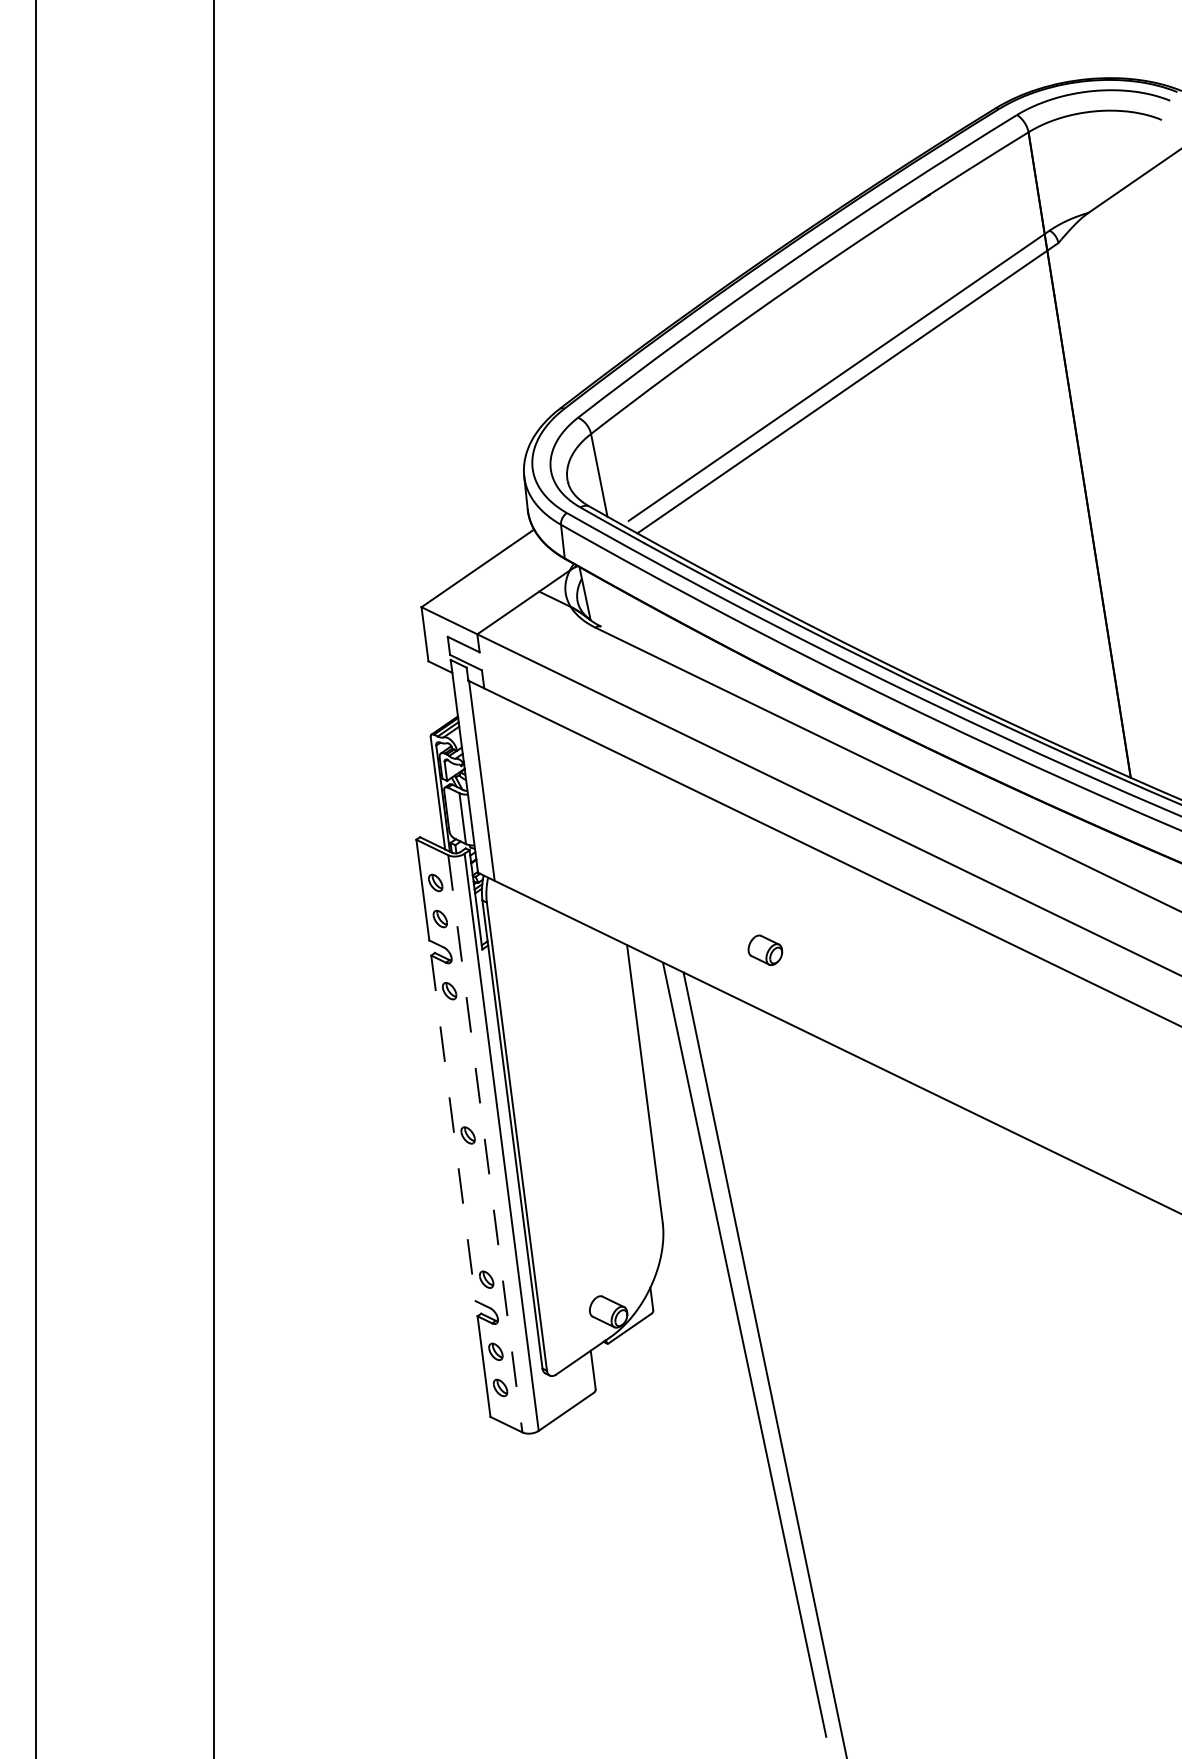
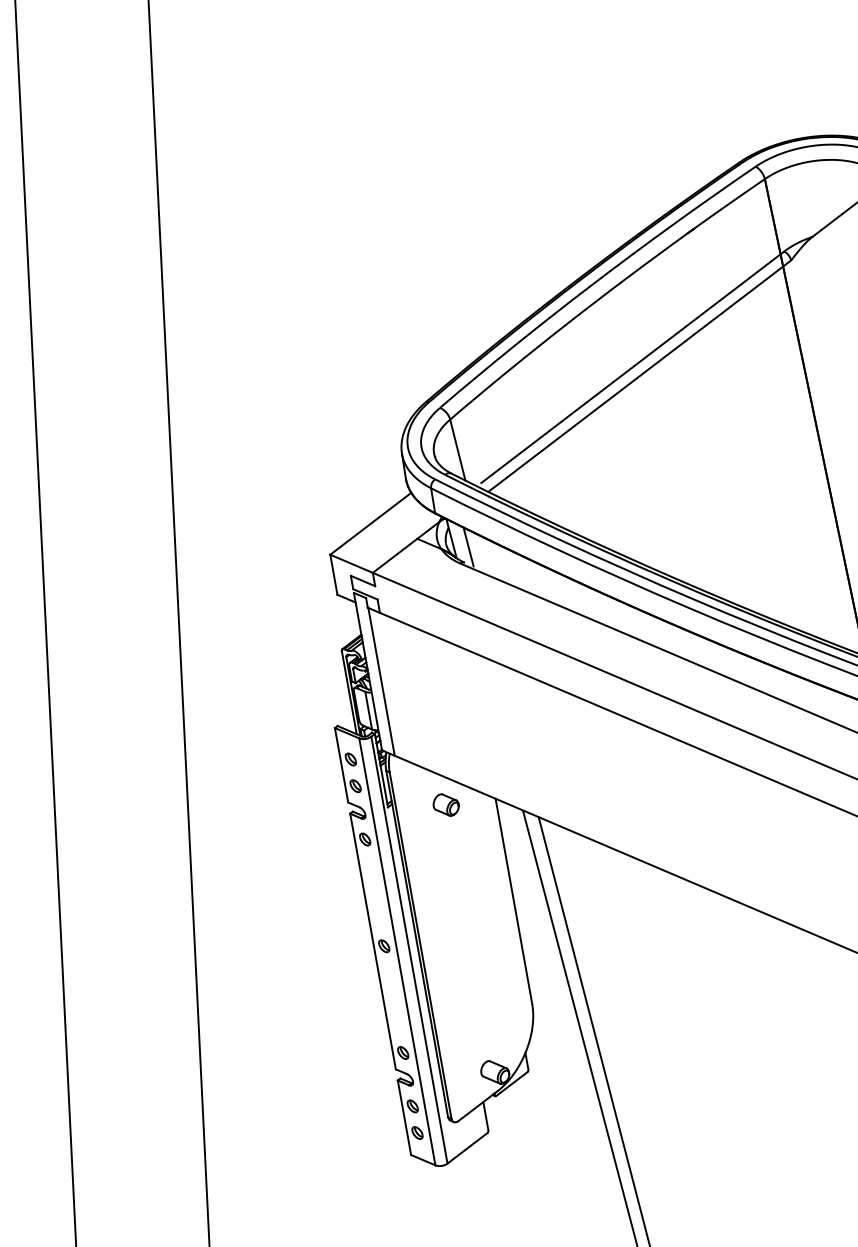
line: (606, 605) -> (467, 546), added
part: (765, 949) -> (446, 804), moved
line: (453, 1128) -> (373, 941), dashed -> solid
line: (485, 1143) -> (397, 951), dashed -> solid

